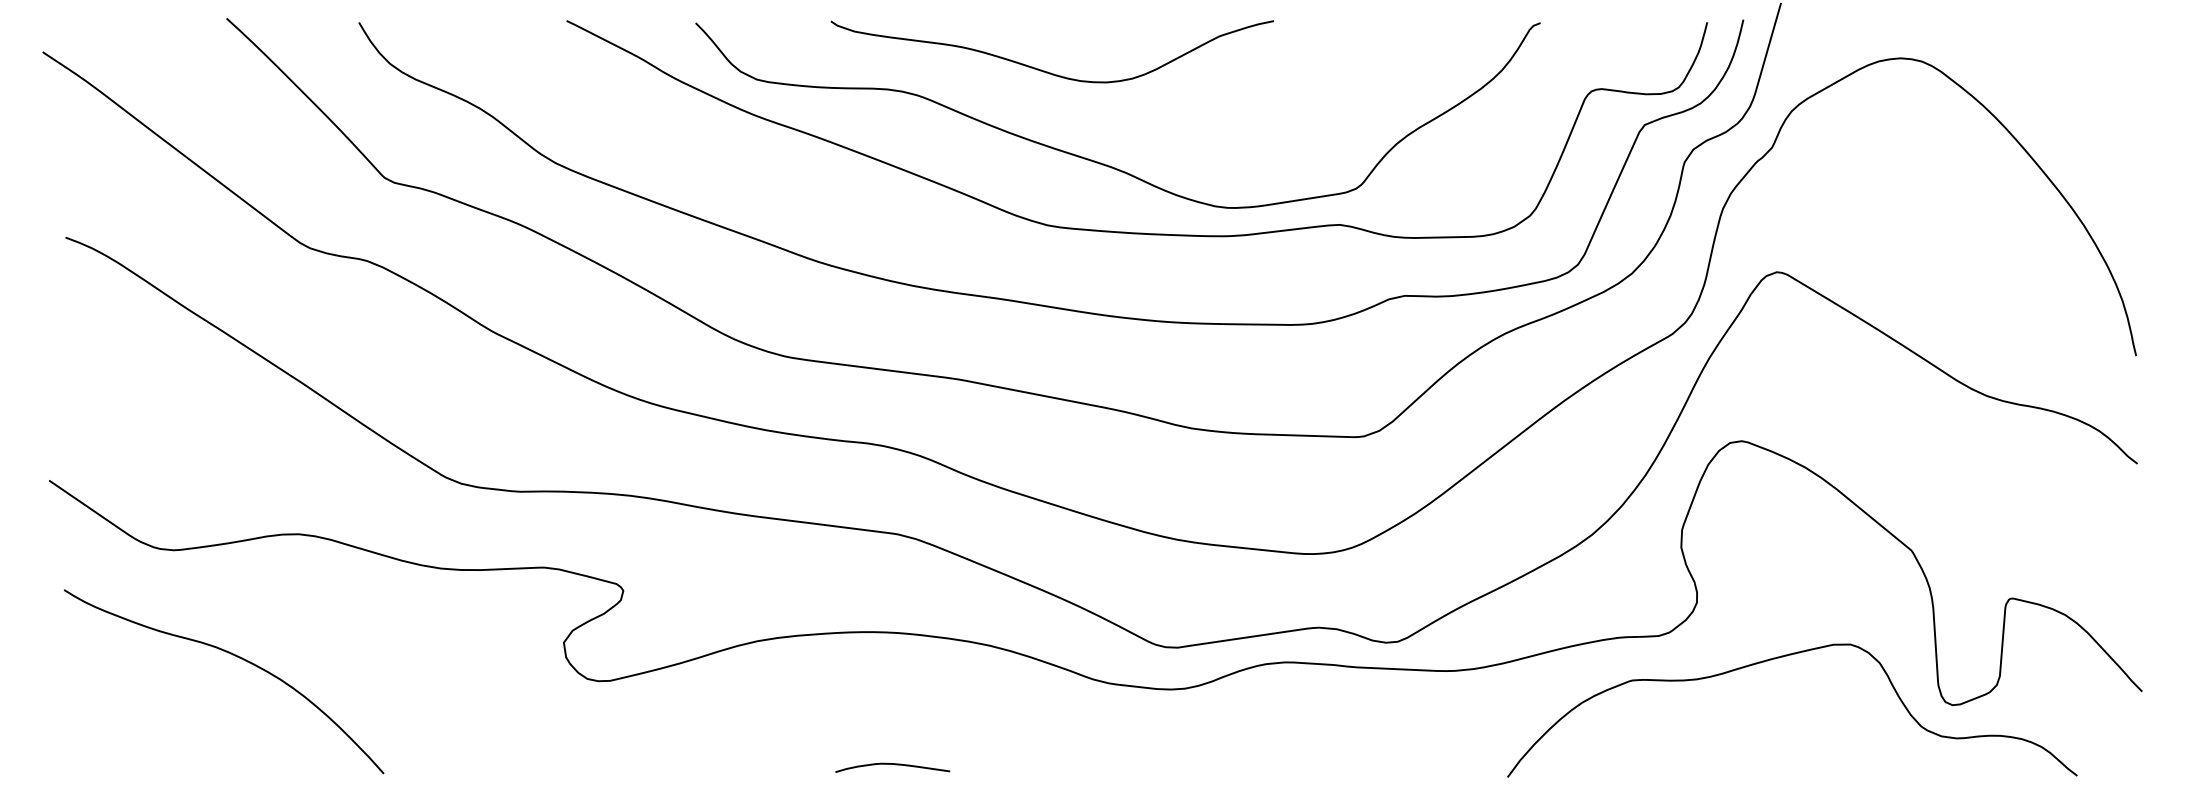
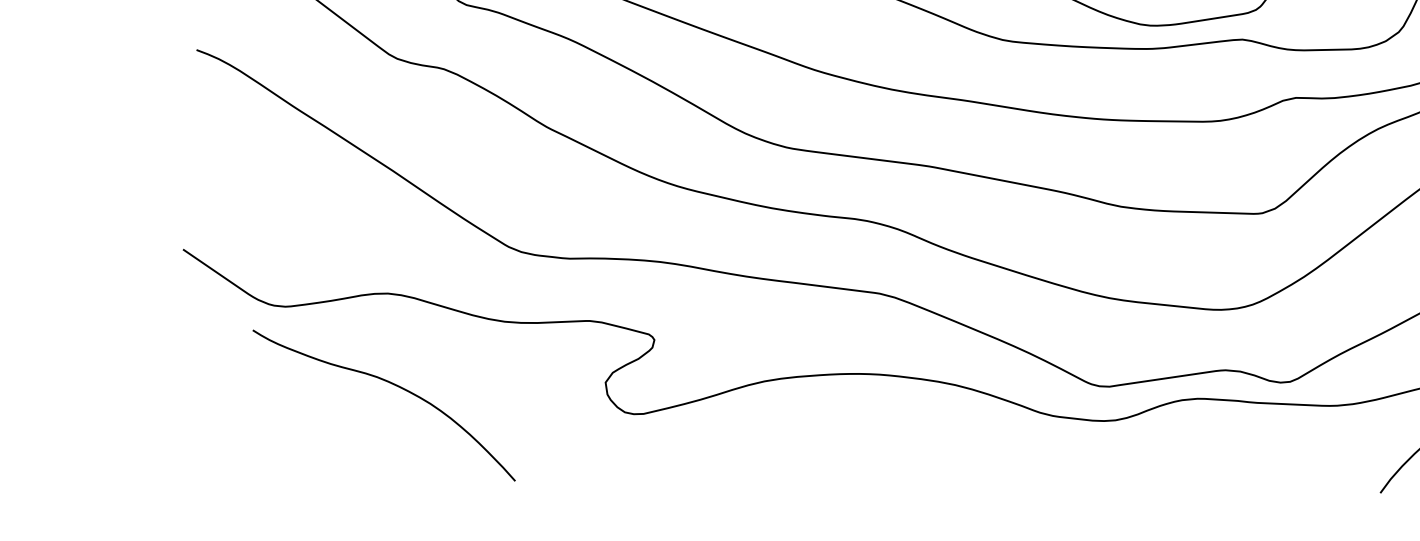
curve: (232, 655) -> (391, 384), moved
curve: (892, 764) -> (875, 482), removed

